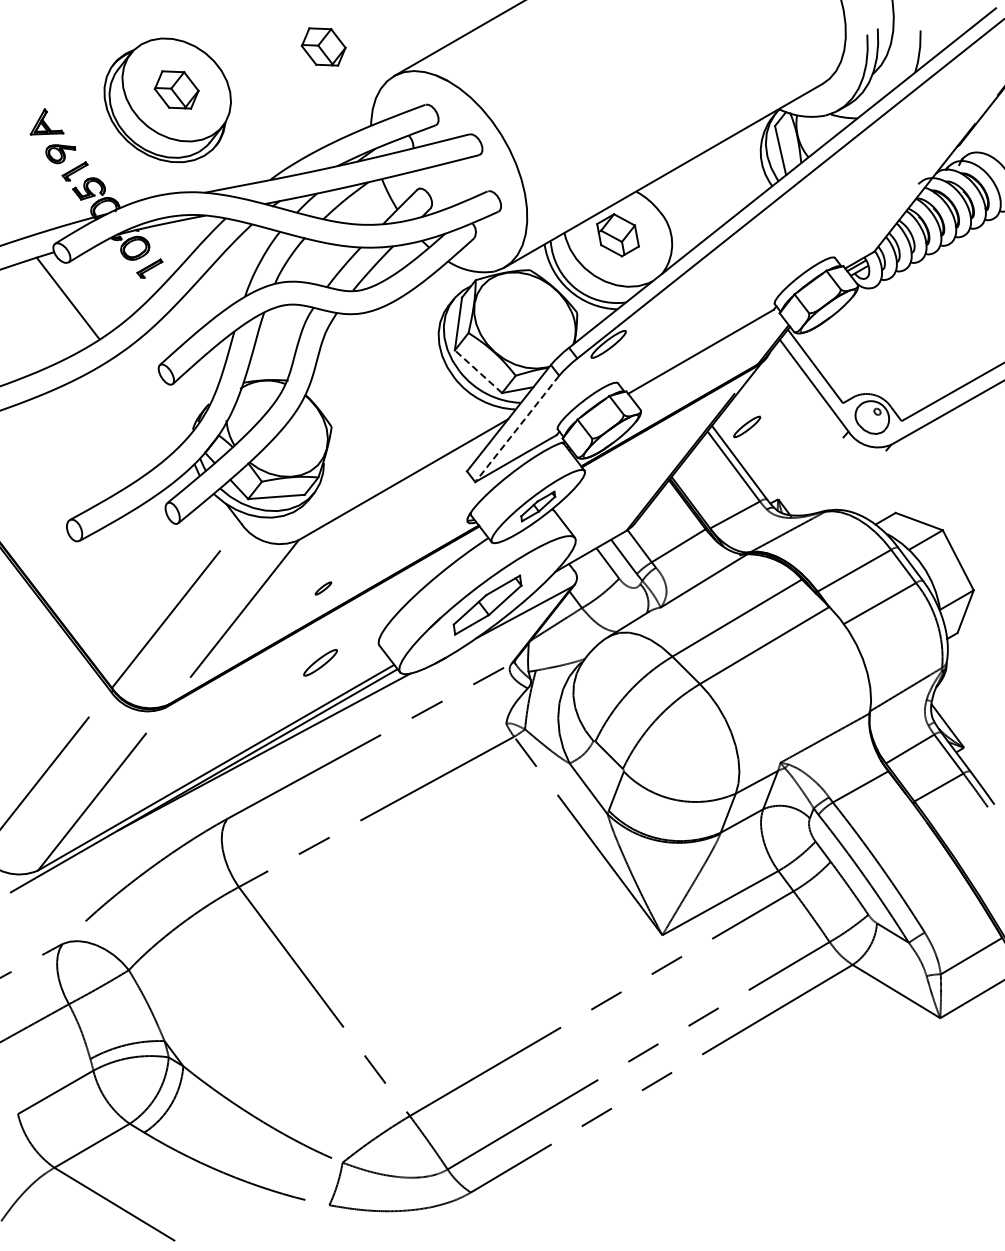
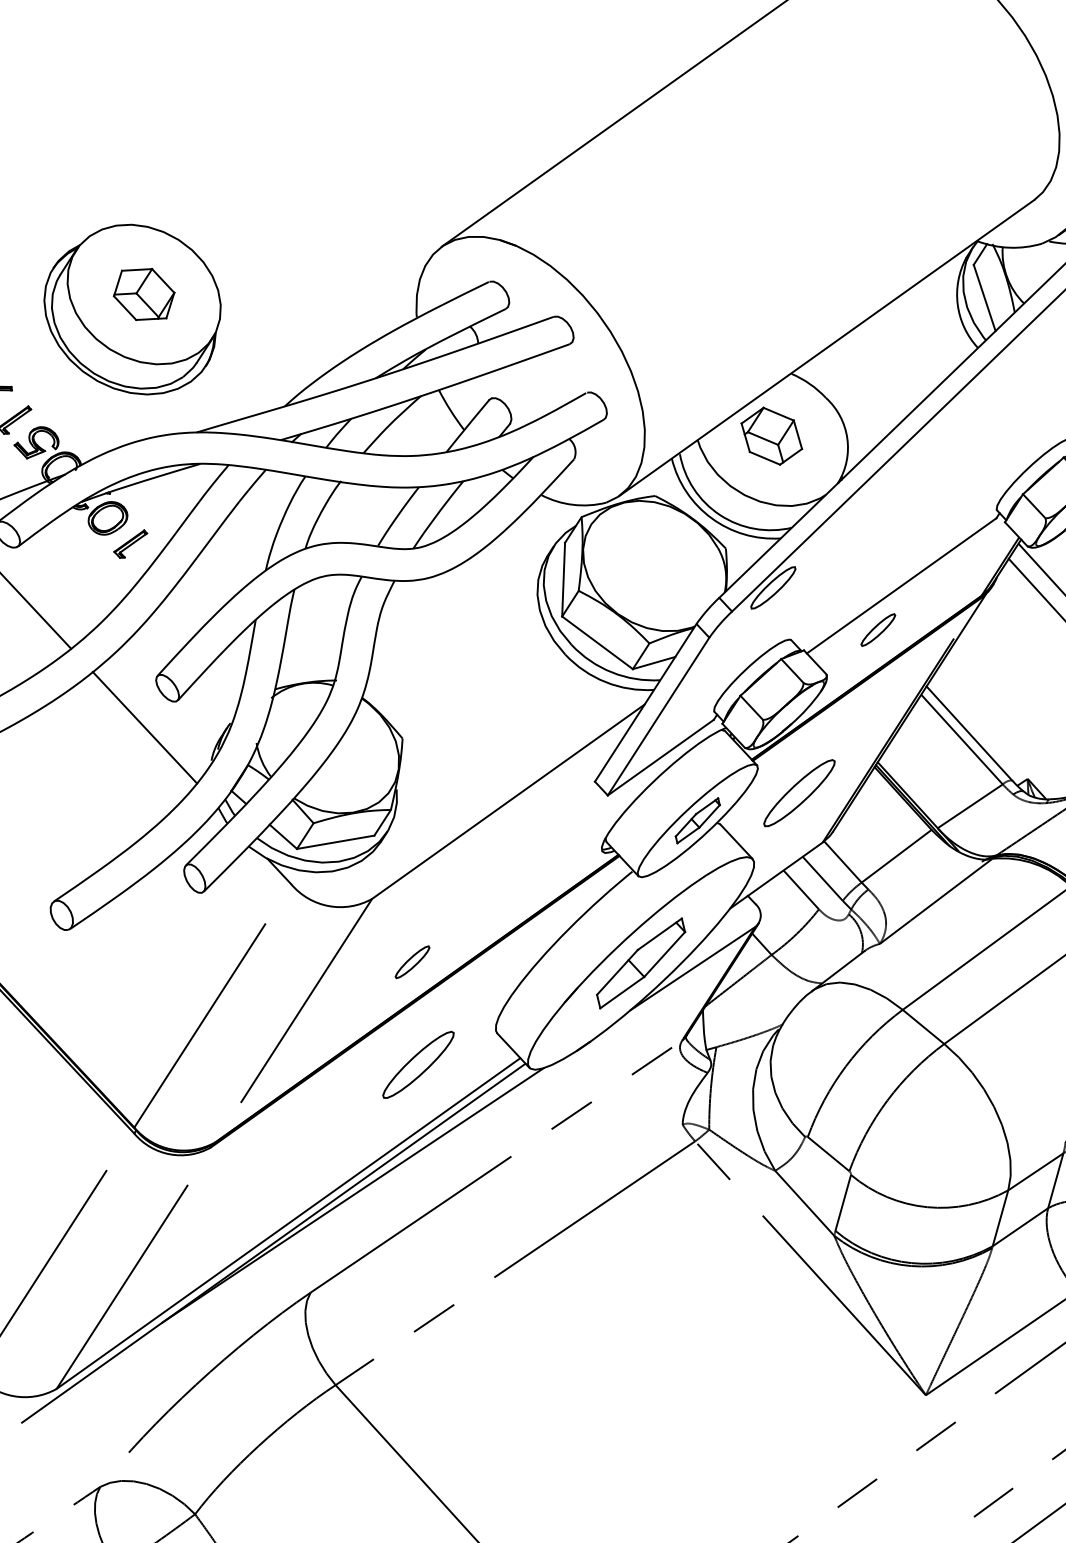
part: (323, 46) -> (340, 215), removed
line: (478, 371) -> (597, 642), dashed -> solid
line: (146, 401) -> (143, 727), added
part: (747, 426) -> (878, 629), moved
line: (517, 428) -> (658, 715), dashed -> solid
part: (612, 493) -> (798, 792), added
part: (323, 588) -> (412, 962), size x1.67
part: (320, 662) -> (418, 1064), size x1.67

